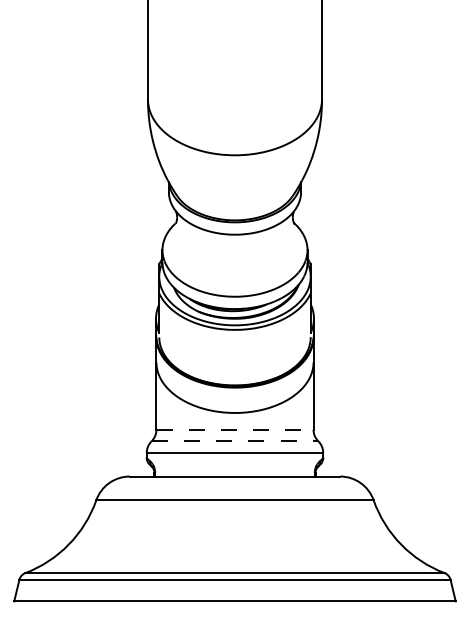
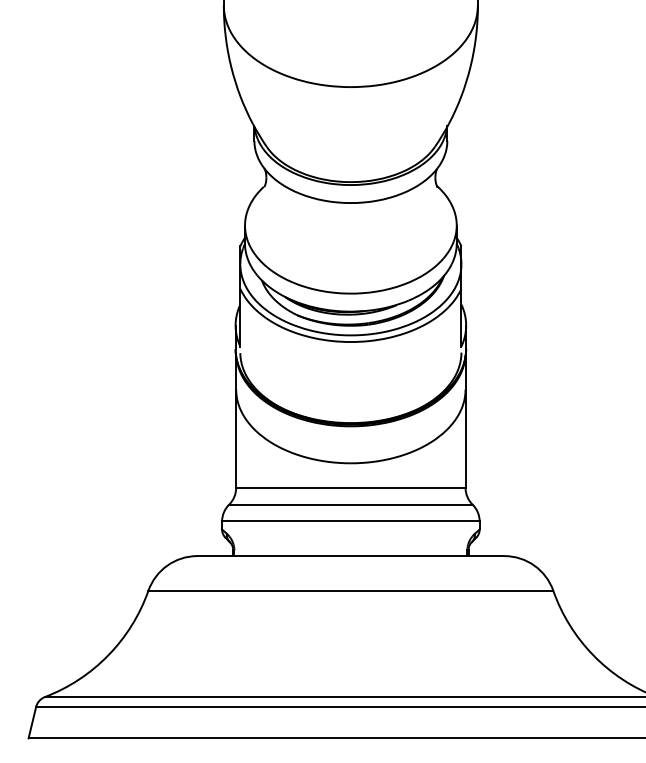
line: (234, 429) -> (350, 487), dashed -> solid
line: (235, 441) -> (351, 504), dashed -> solid

